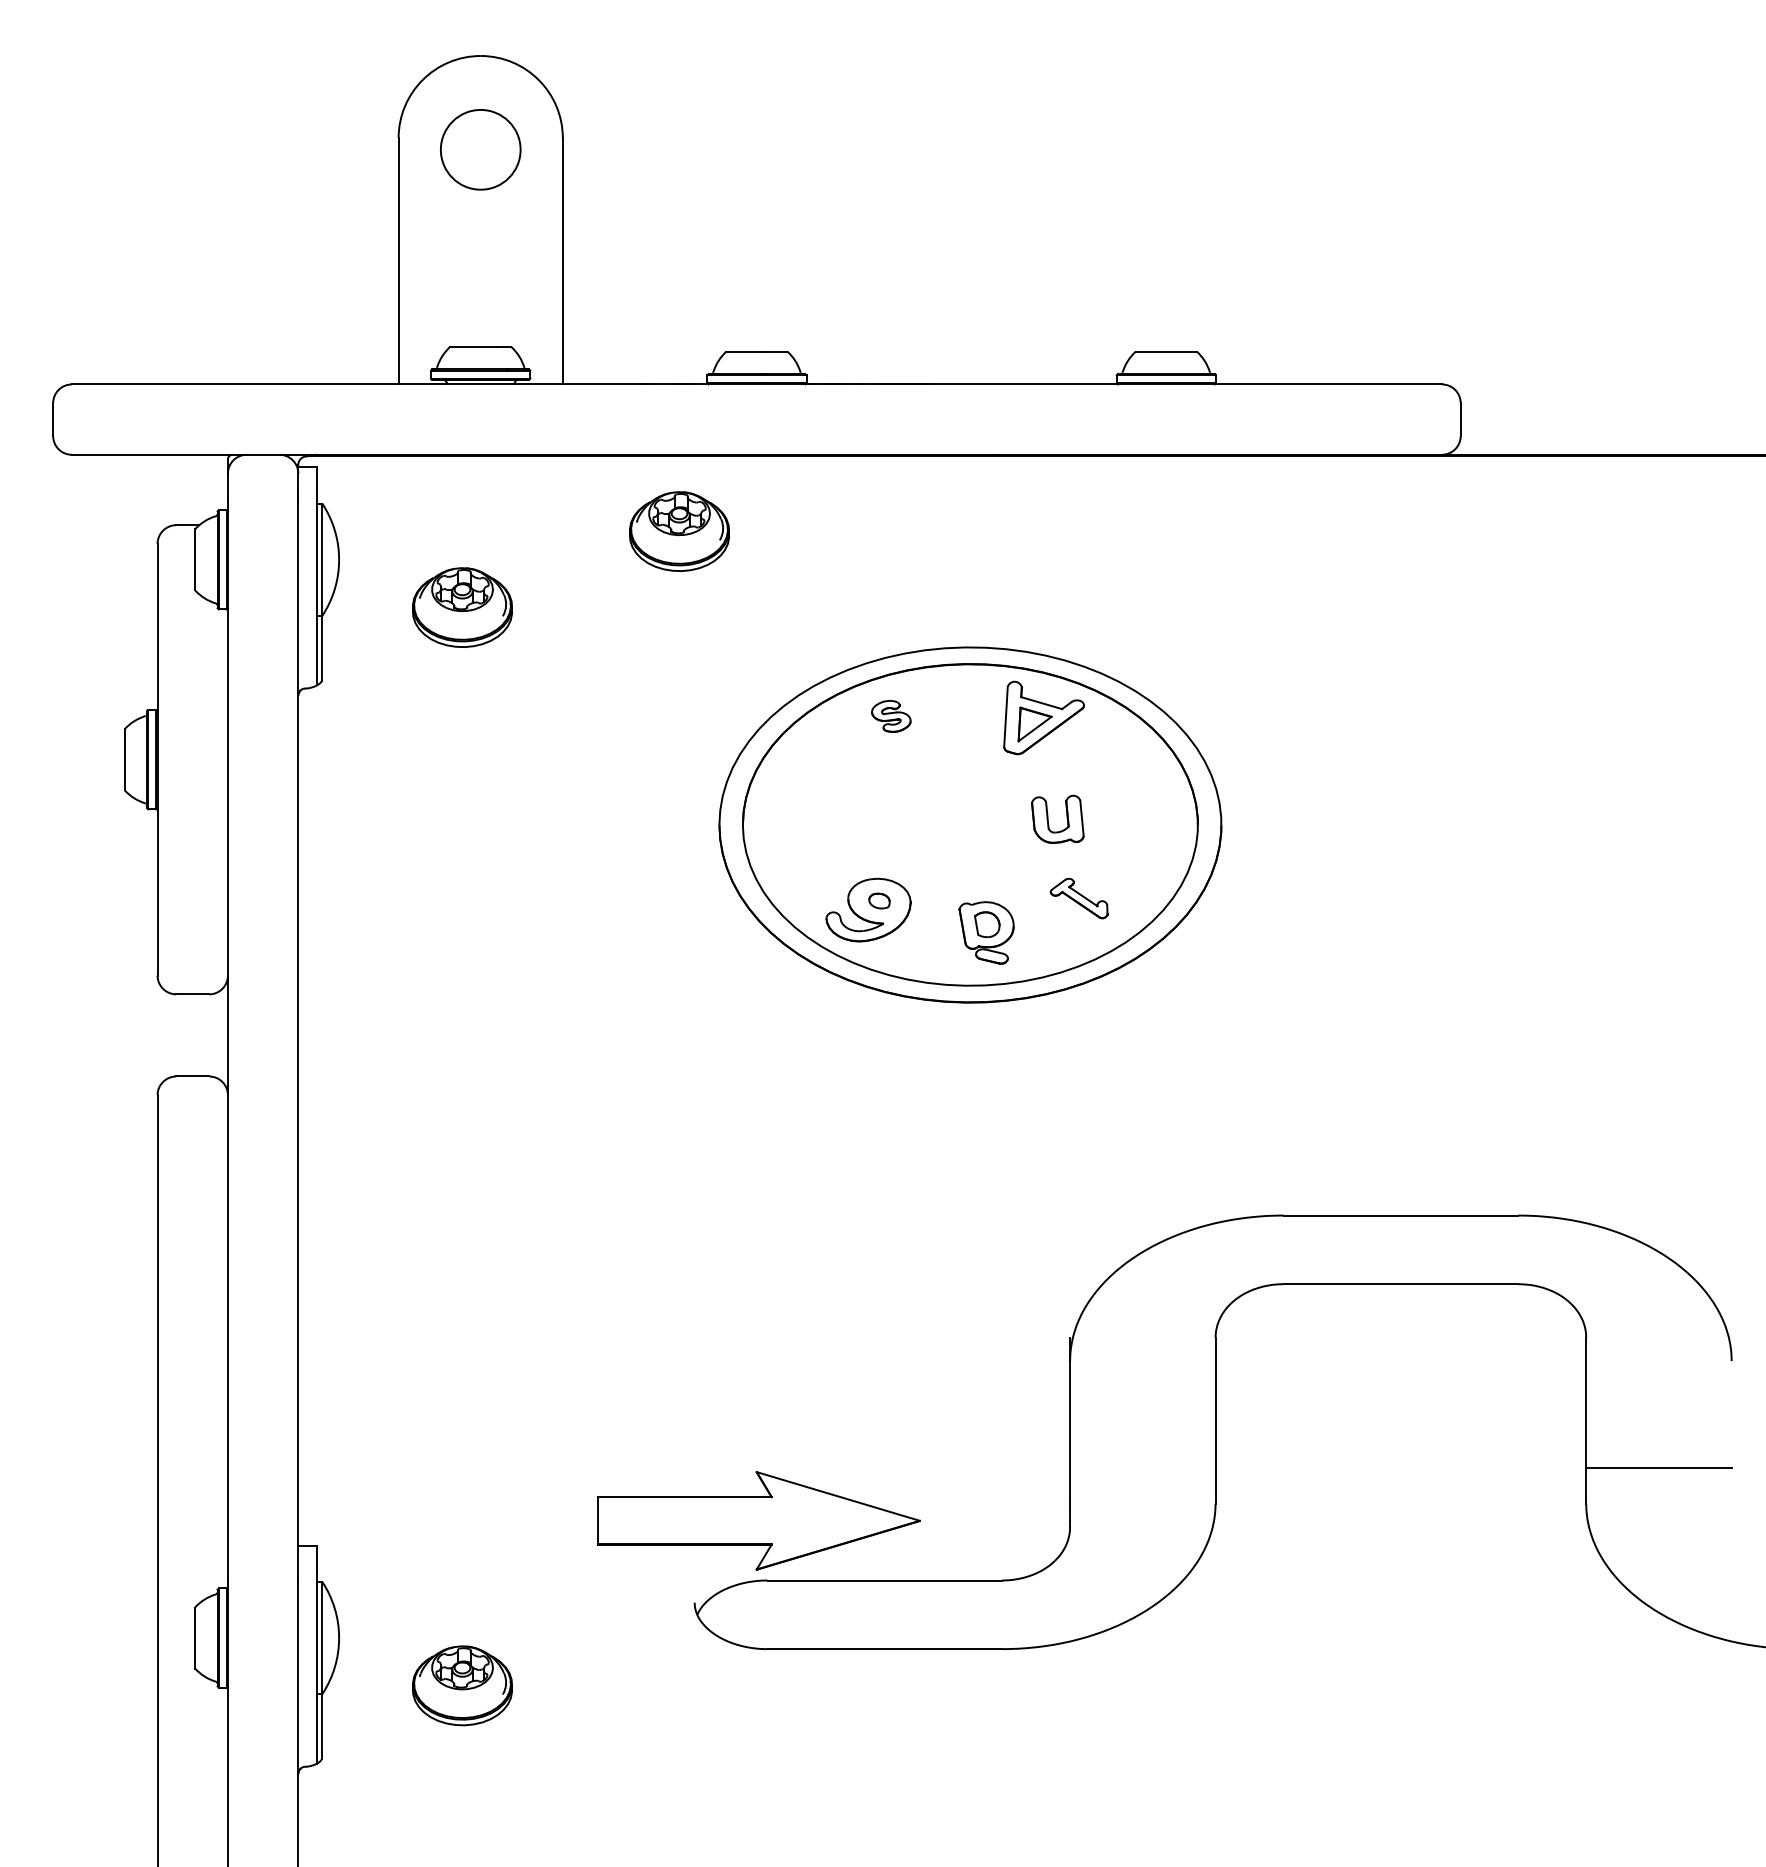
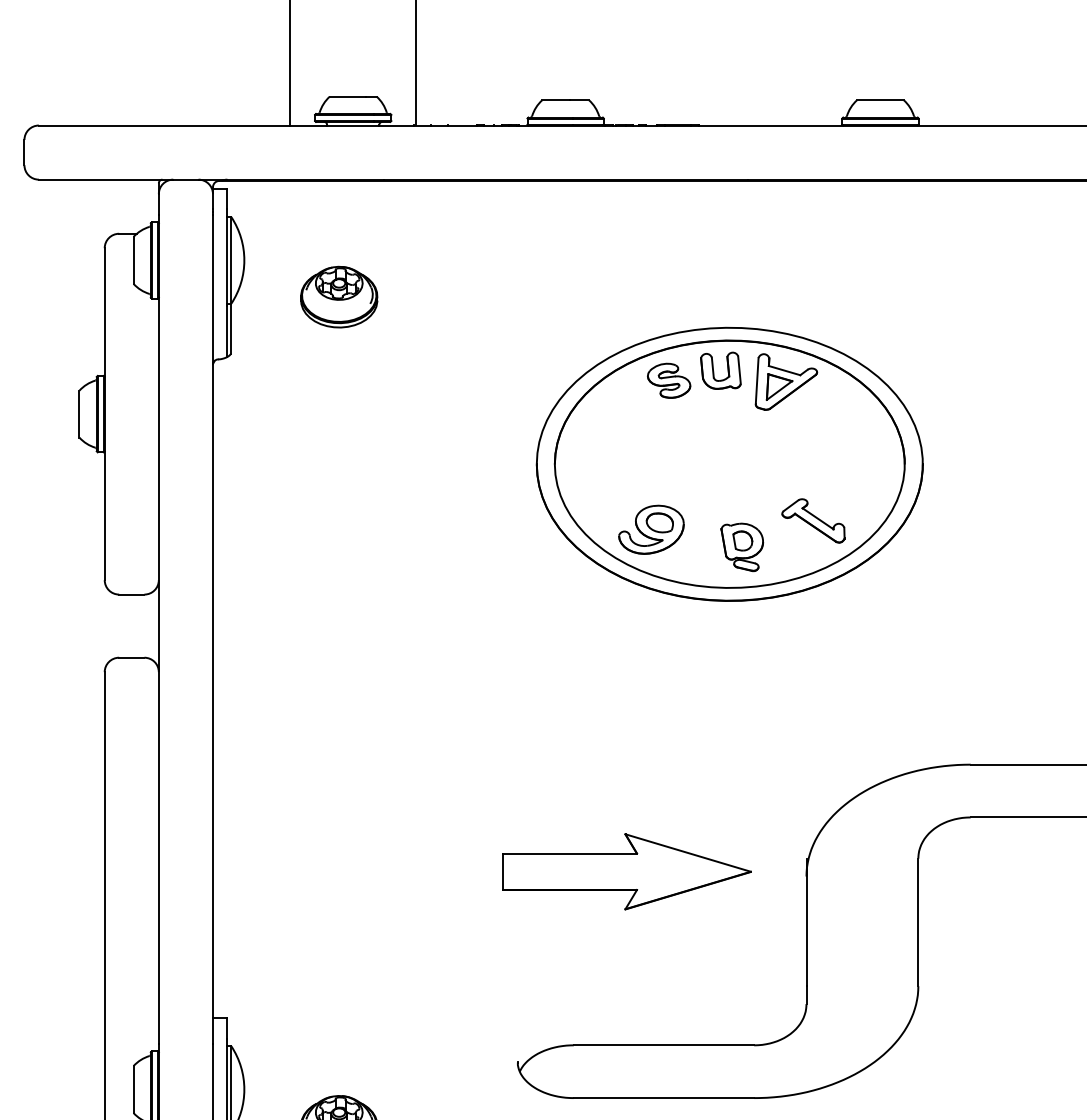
part: (679, 531) -> (506, 238), removed
part: (890, 716) -> (668, 380), size x1.43
part: (1048, 818) -> (713, 370), moved
part: (1078, 898) -> (812, 520), size x1.43
part: (879, 900) -> (659, 522), size x1.67
part: (758, 1520) -> (626, 871), moved

